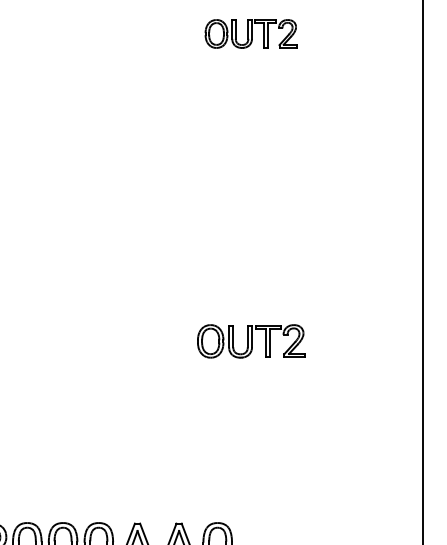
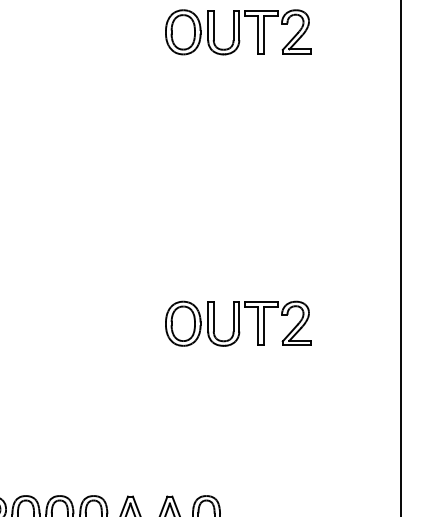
part: (251, 33) -> (238, 31), size x1.67
part: (251, 341) -> (238, 323), size x1.43

